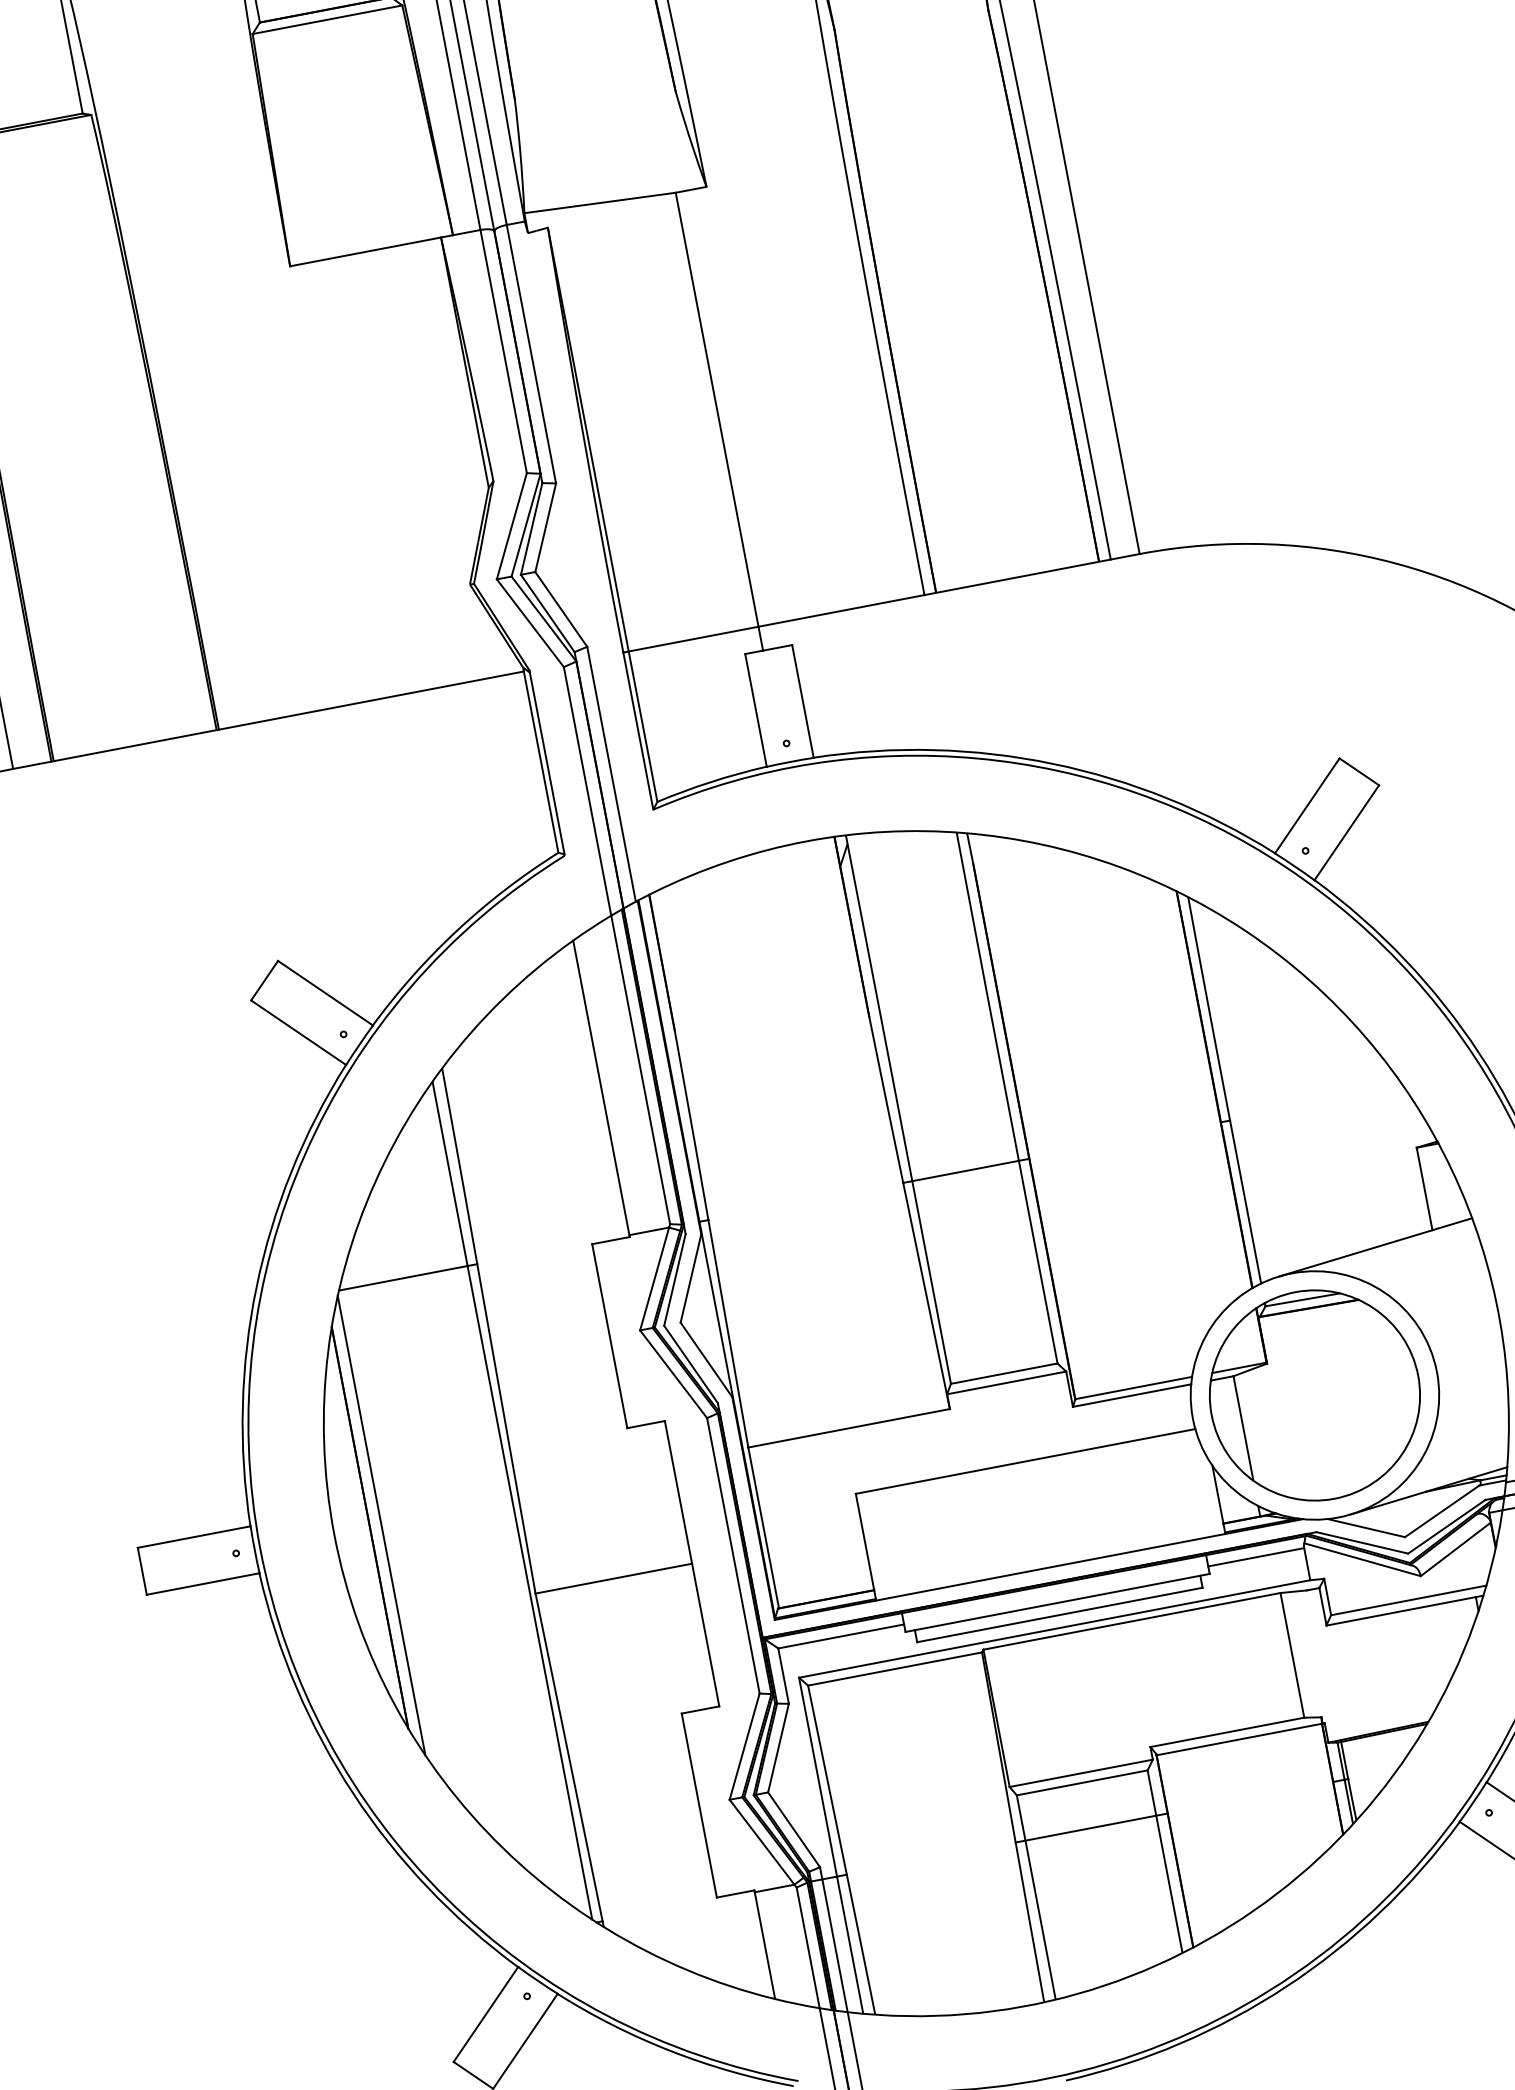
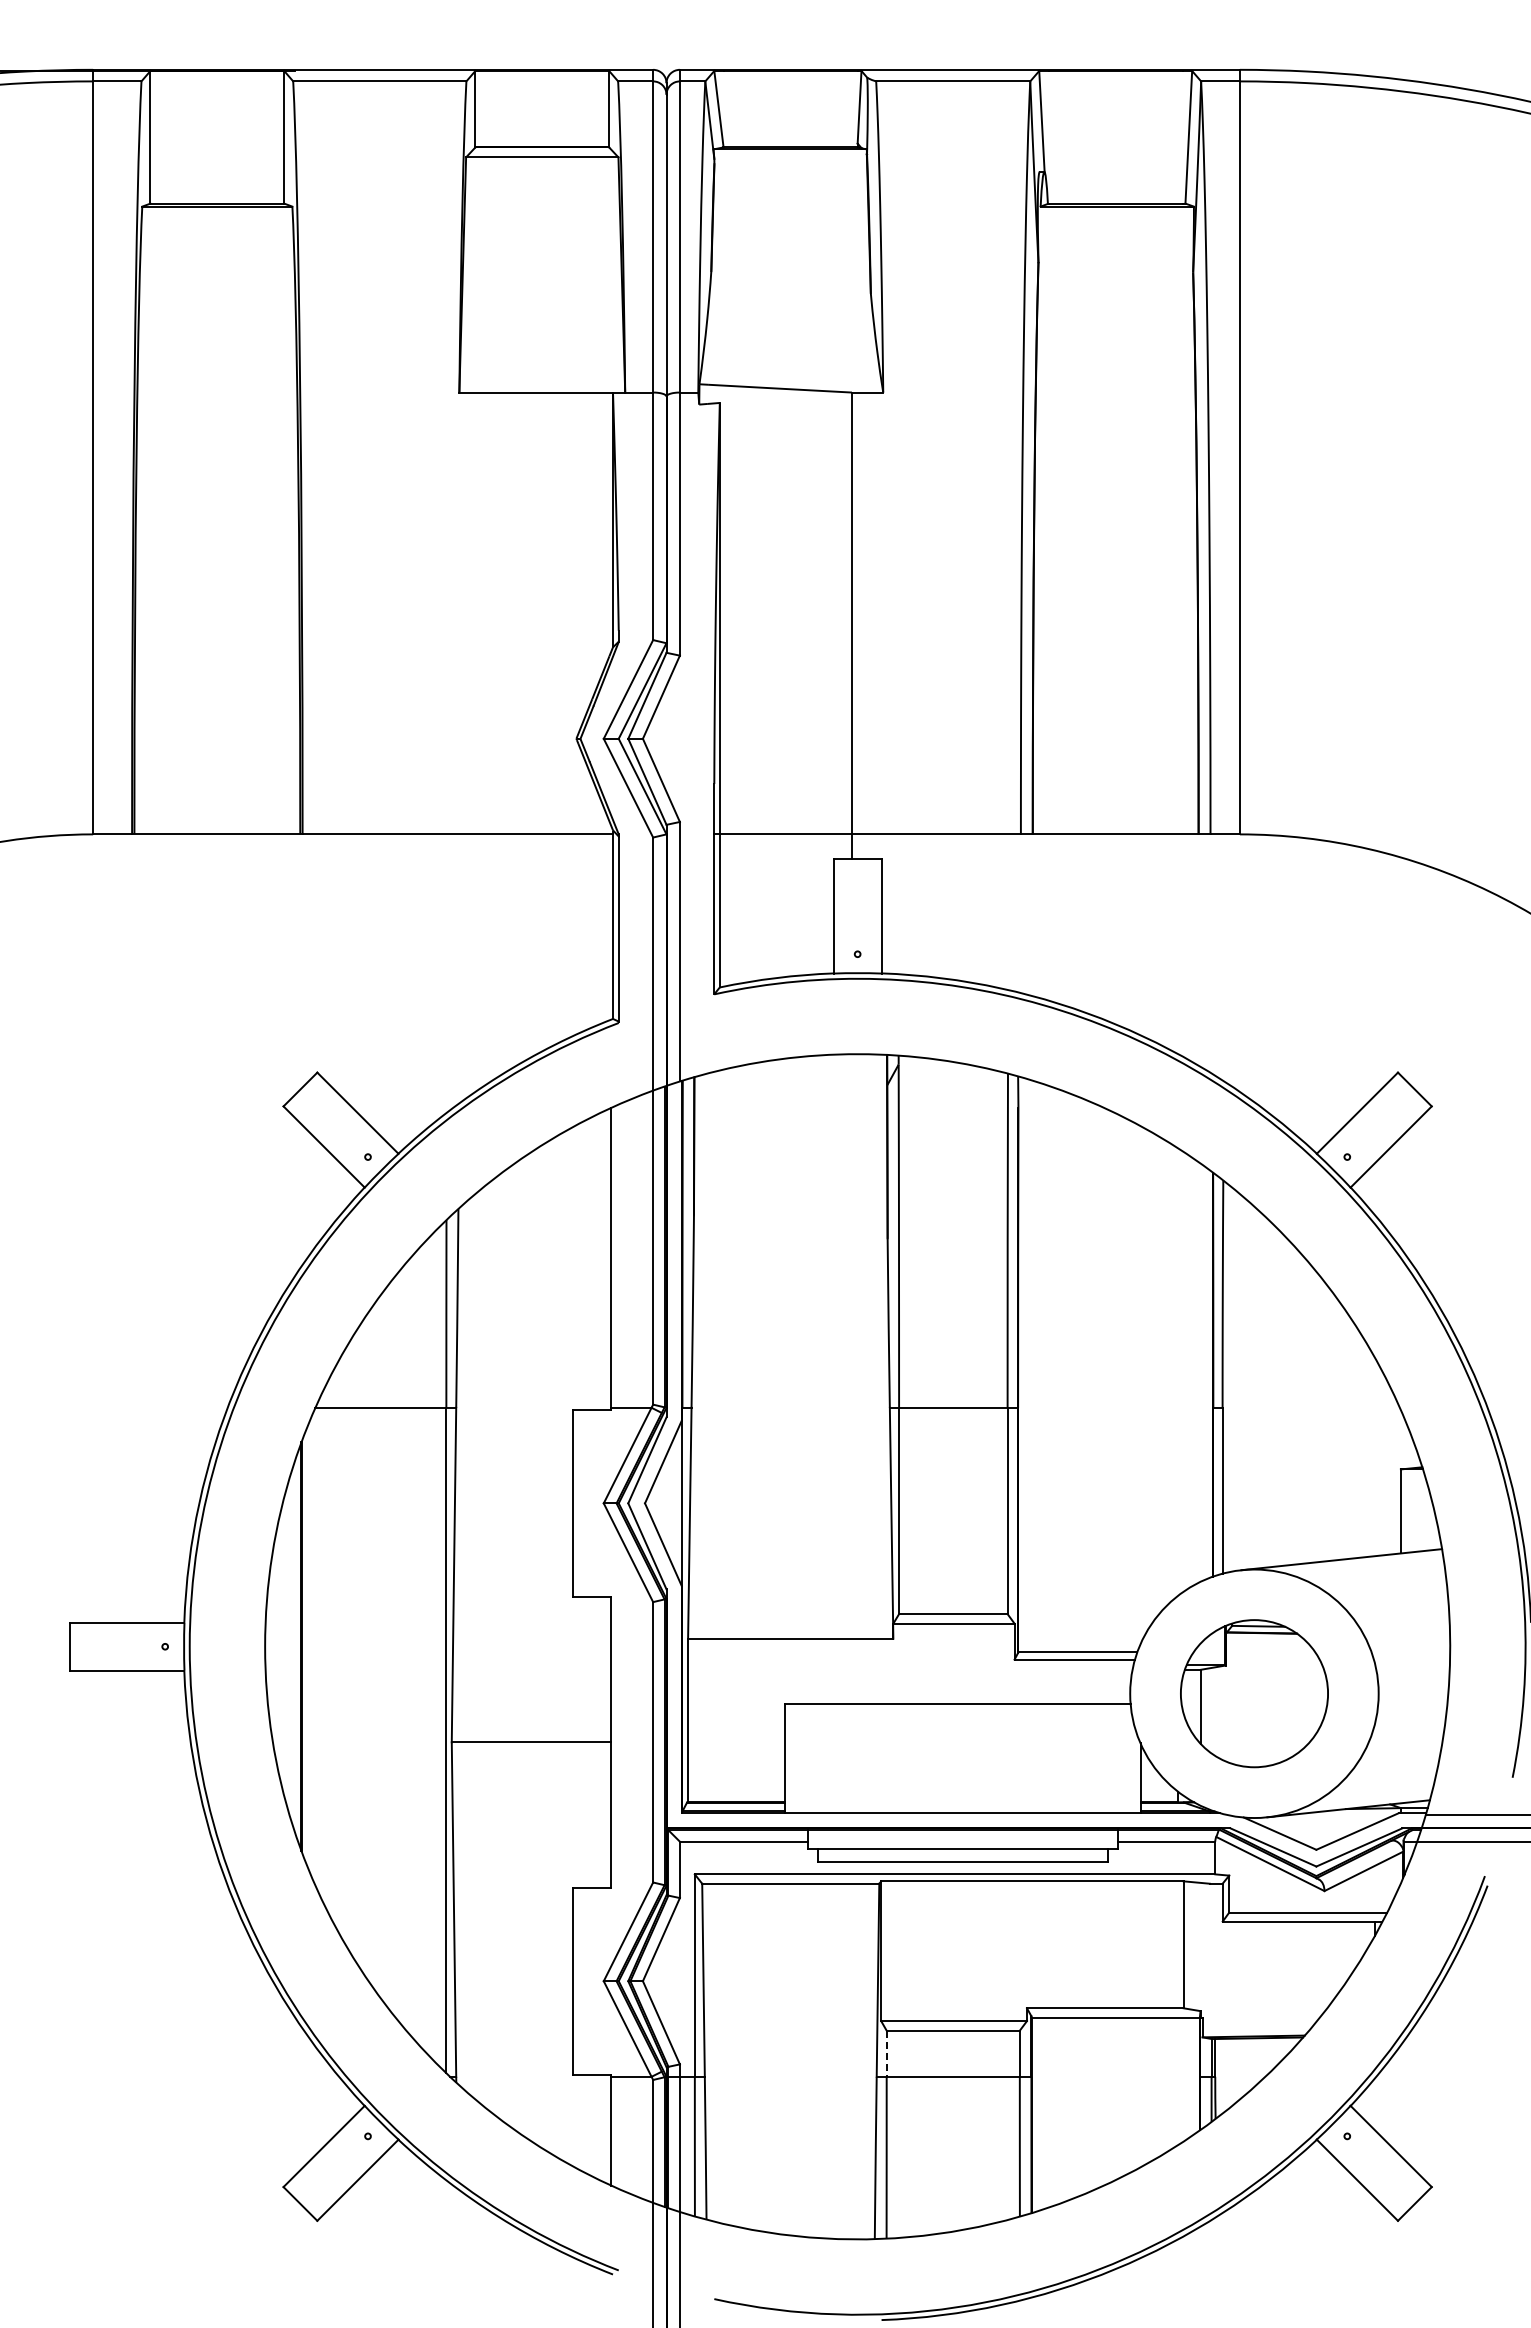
part: (1314, 1395) -> (1254, 1693), size x0.7
line: (381, 1525) -> (313, 1646), removed
line: (1021, 1818) -> (886, 2054), solid -> dashed

